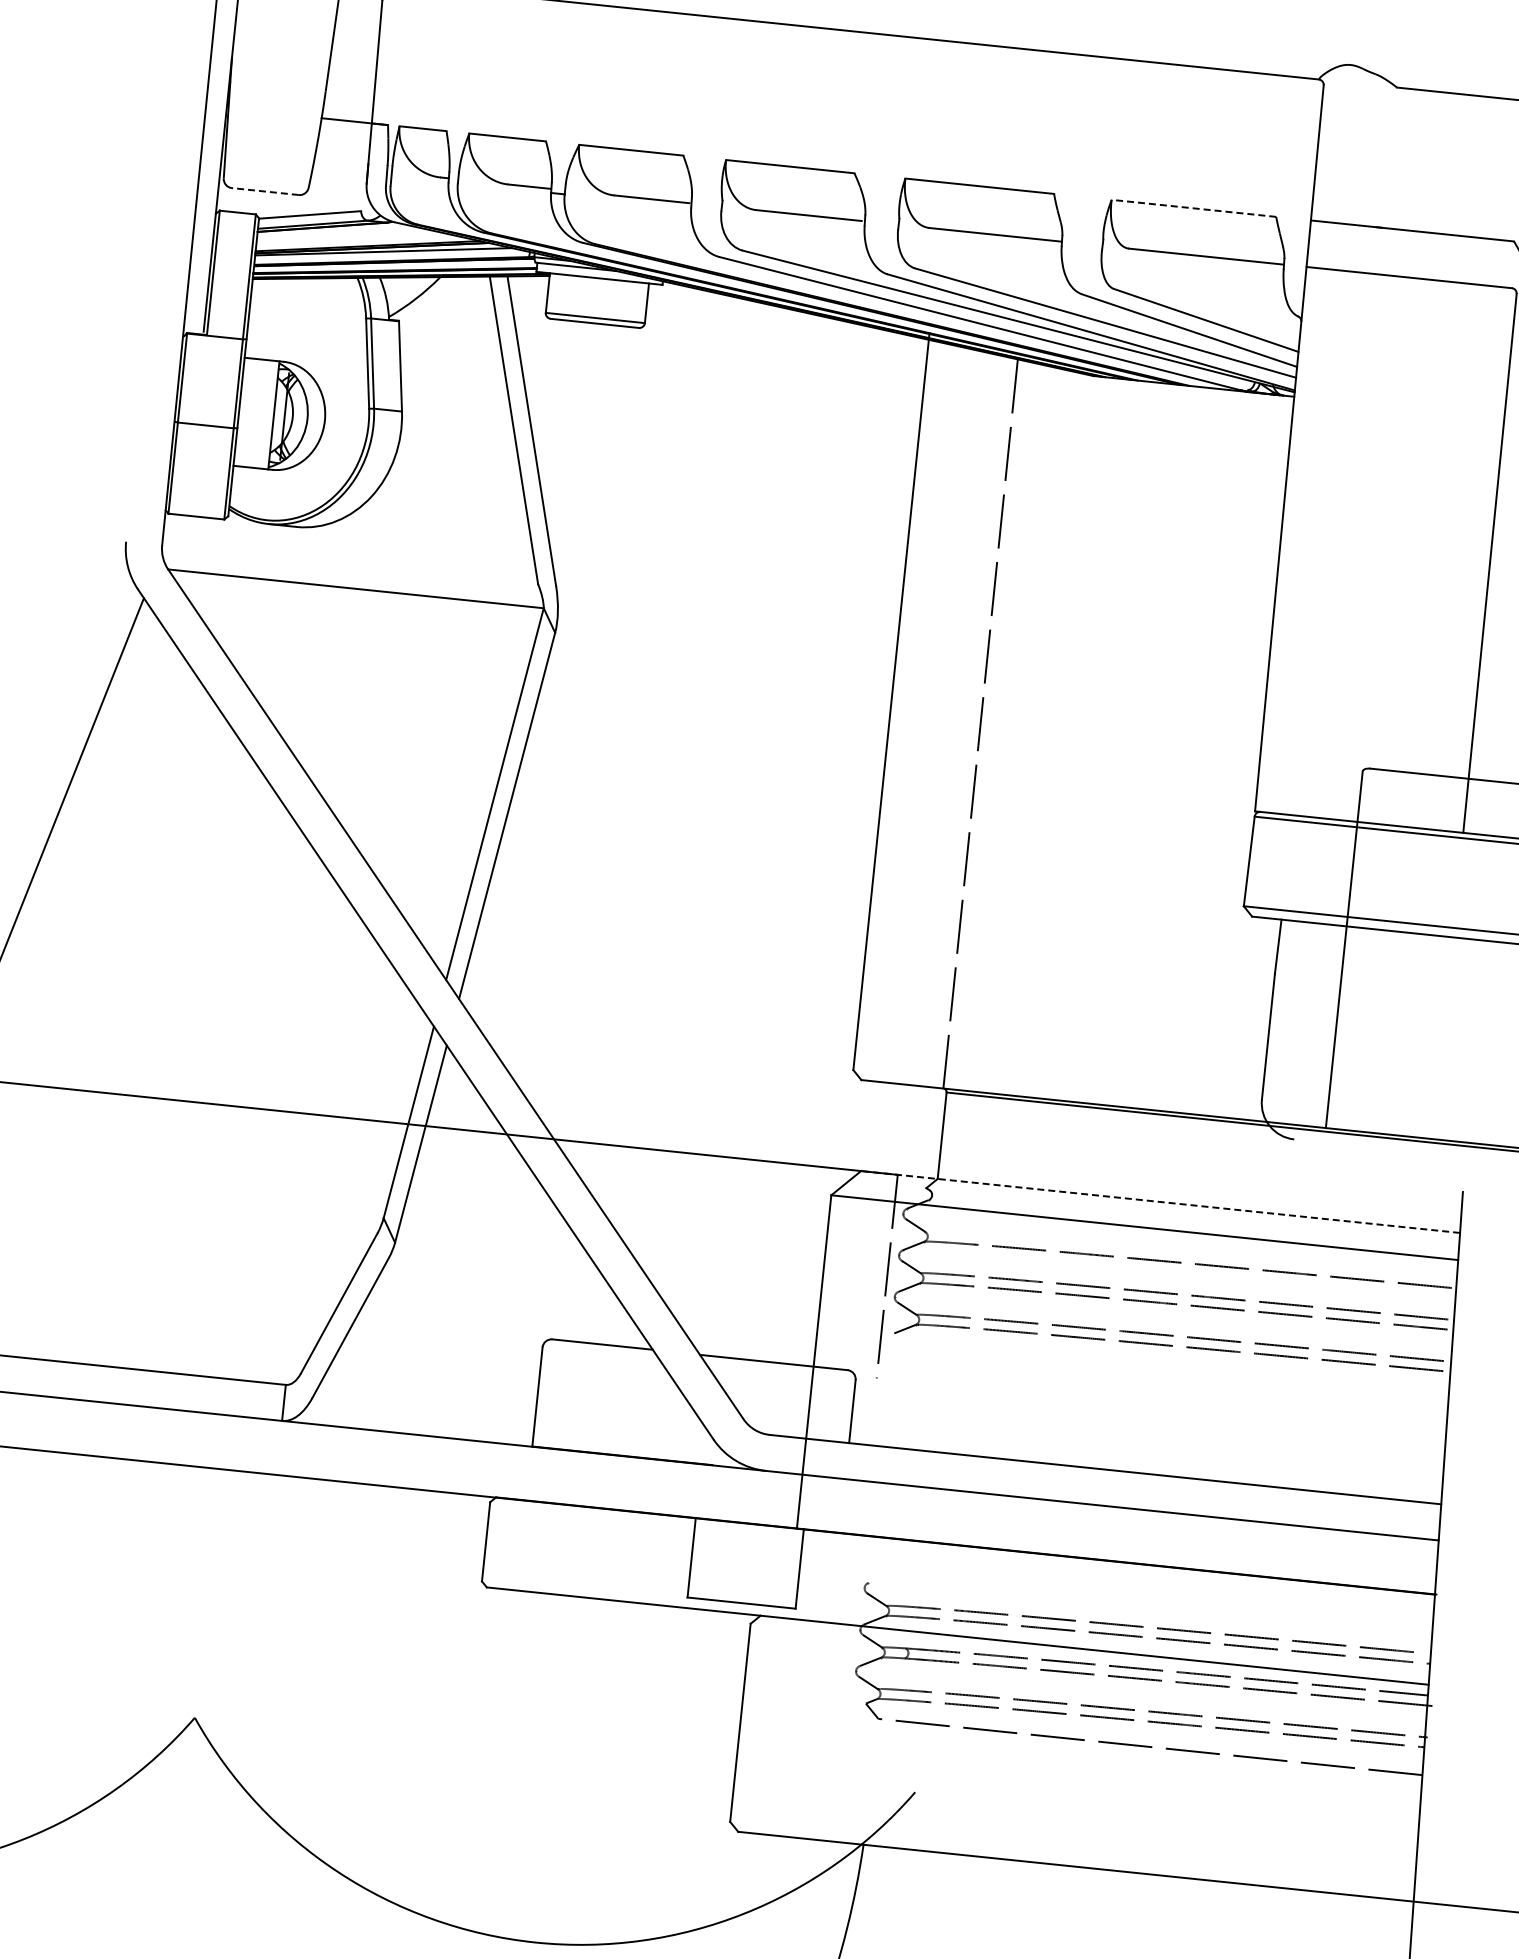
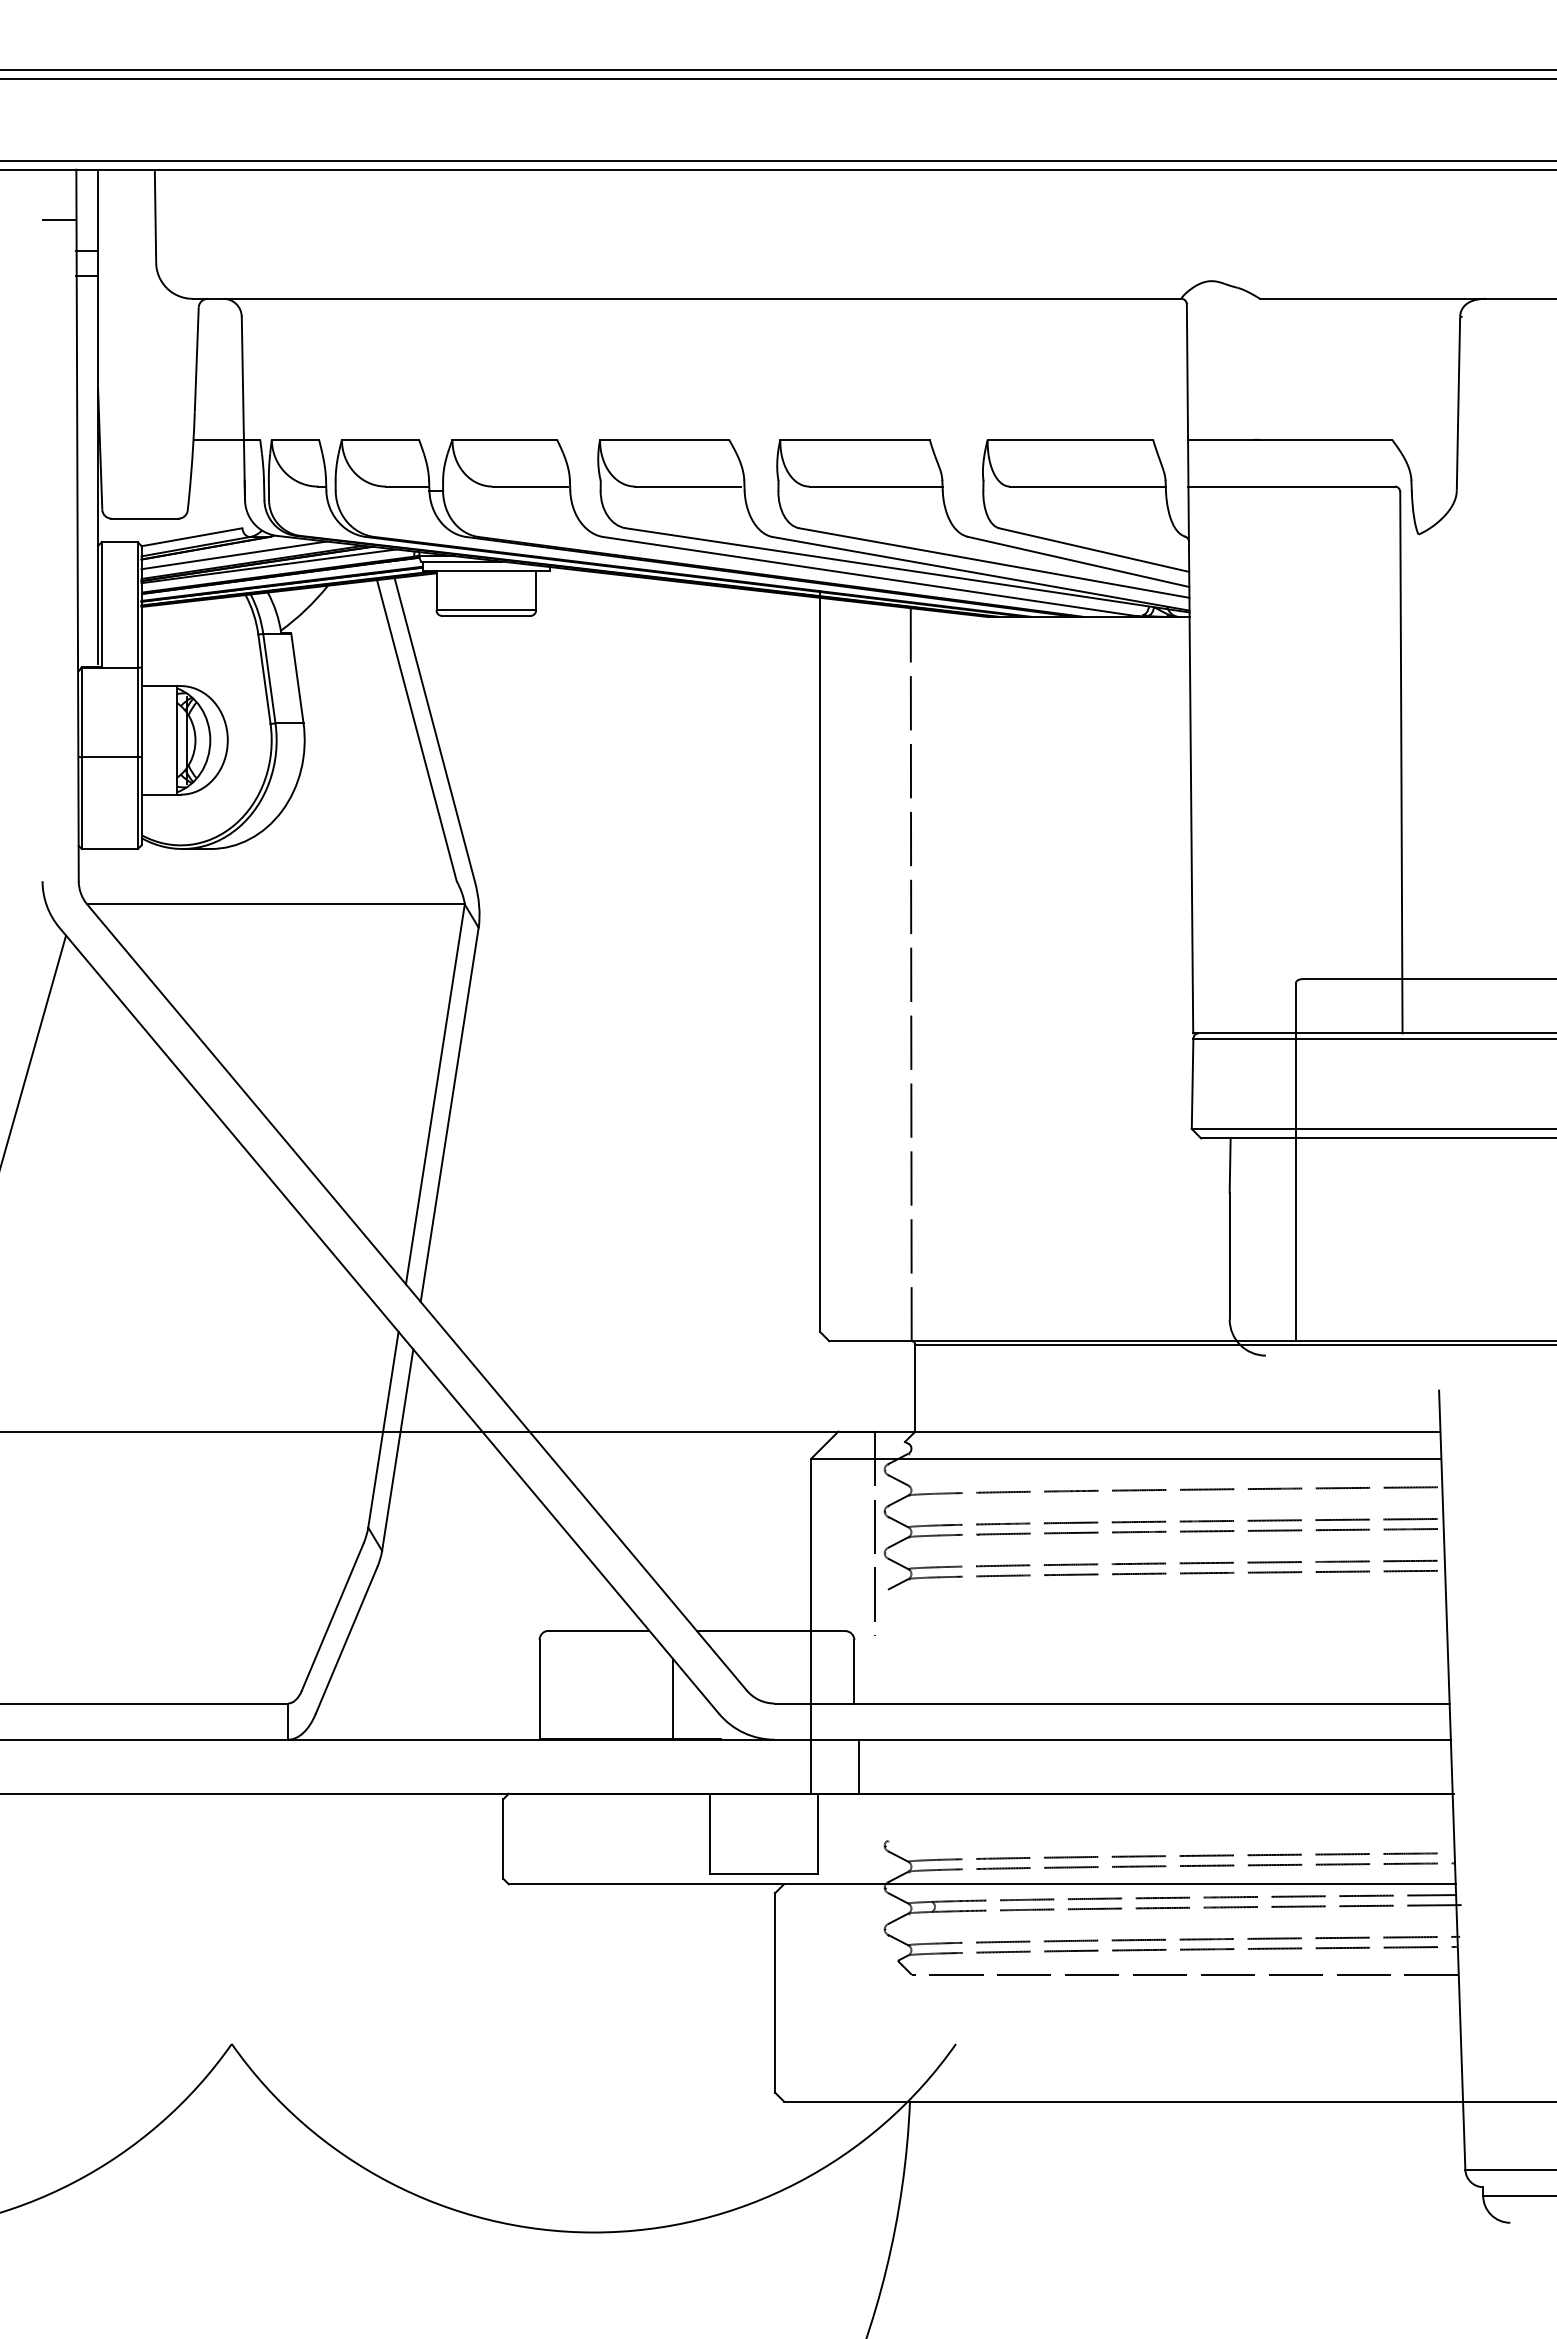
line: (265, 191) -> (145, 518), dashed -> solid
line: (1194, 208) -> (1070, 439), dashed -> solid
line: (349, 237) -> (233, 555), added
line: (1159, 1201) -> (1138, 1431), dashed -> solid
line: (669, 1420) -> (673, 1699), added
line: (846, 1506) -> (858, 1766), added

